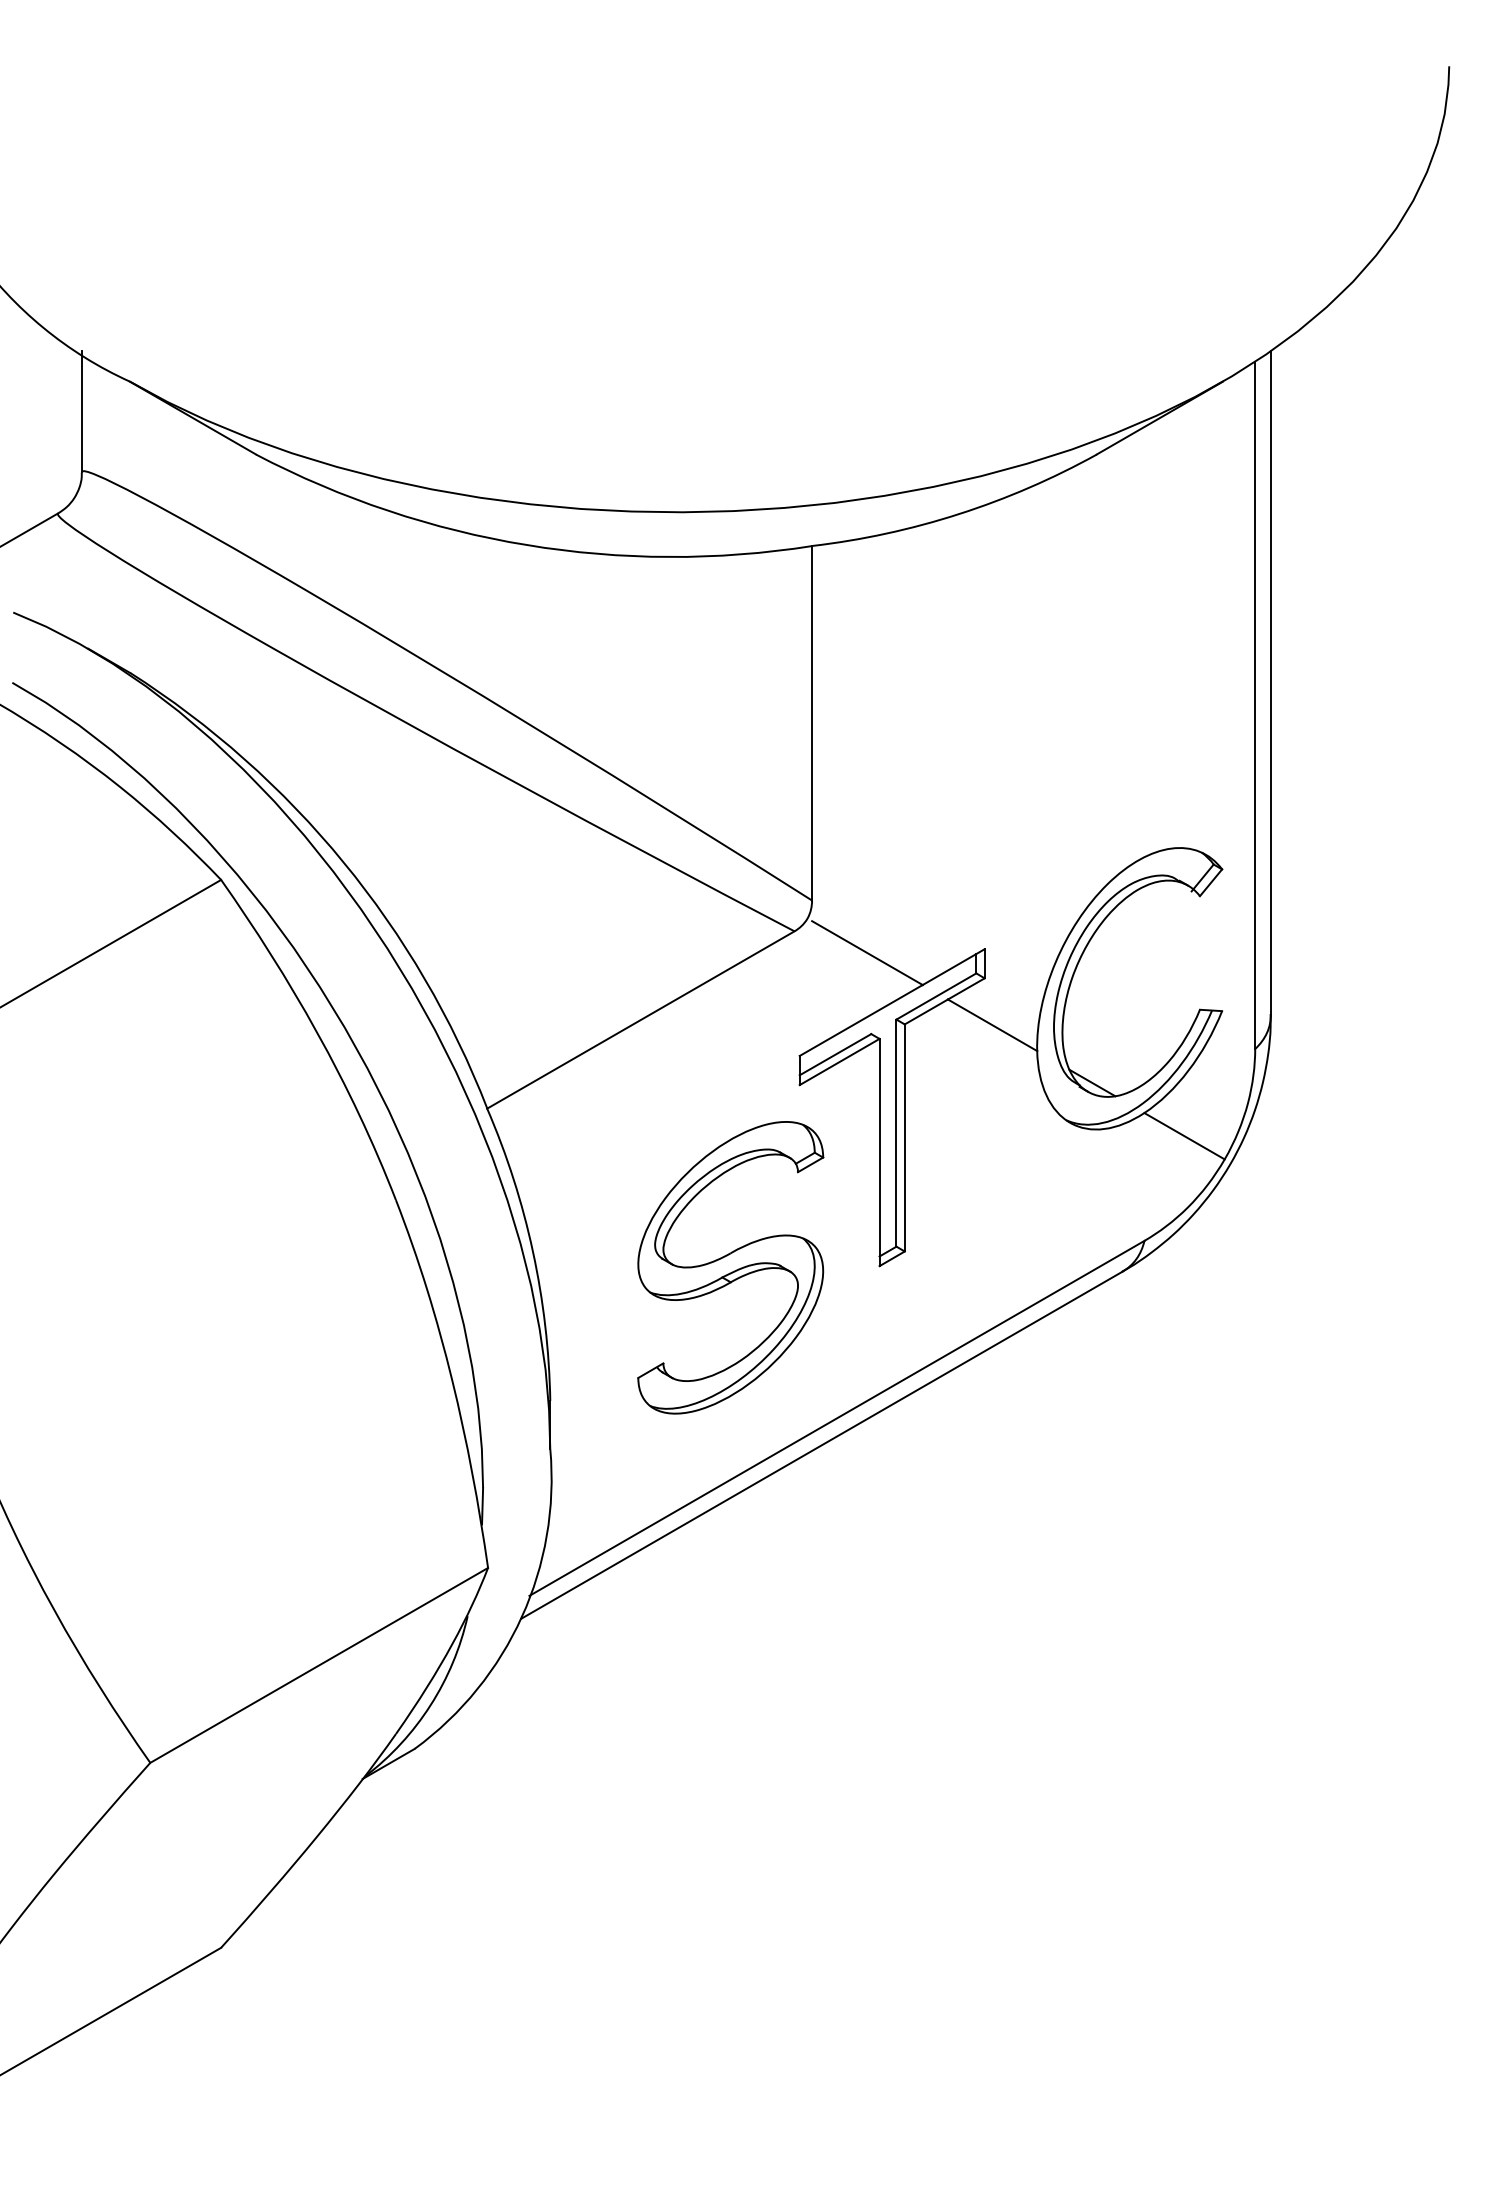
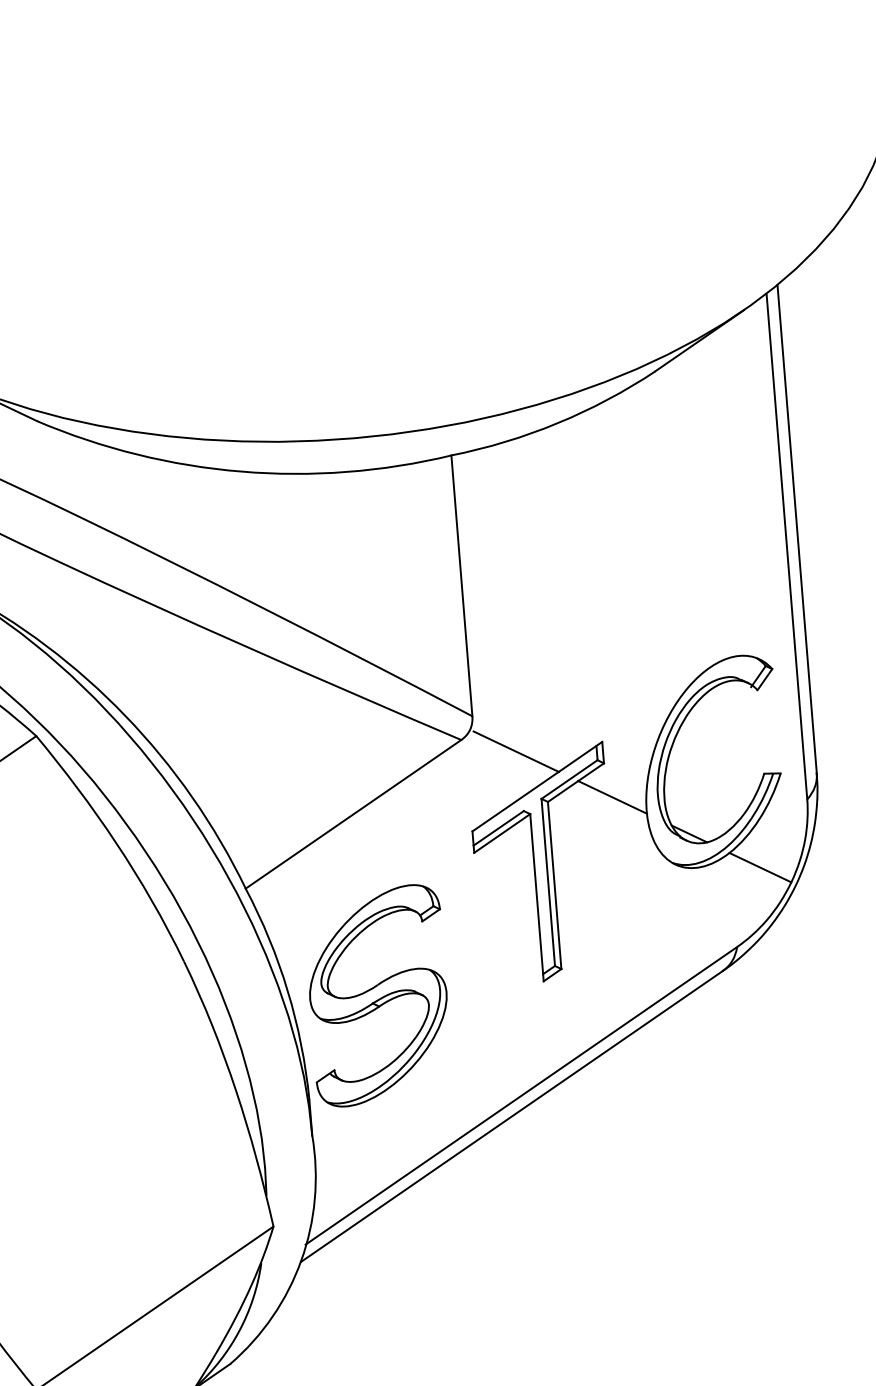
part: (730, 1267) -> (378, 995), moved

